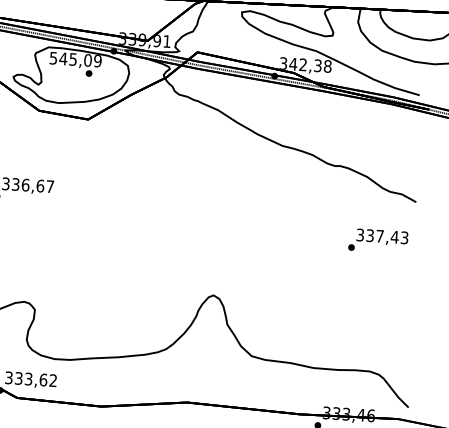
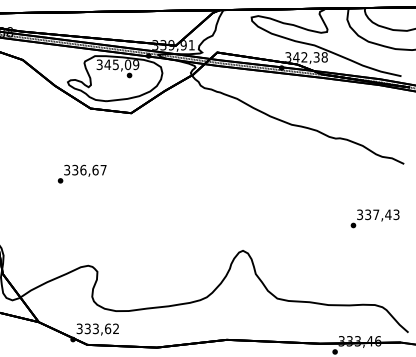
text: (53, 57) -> (99, 64), 545,09 -> 345,09
text: (377, 240) -> (374, 218), moved

